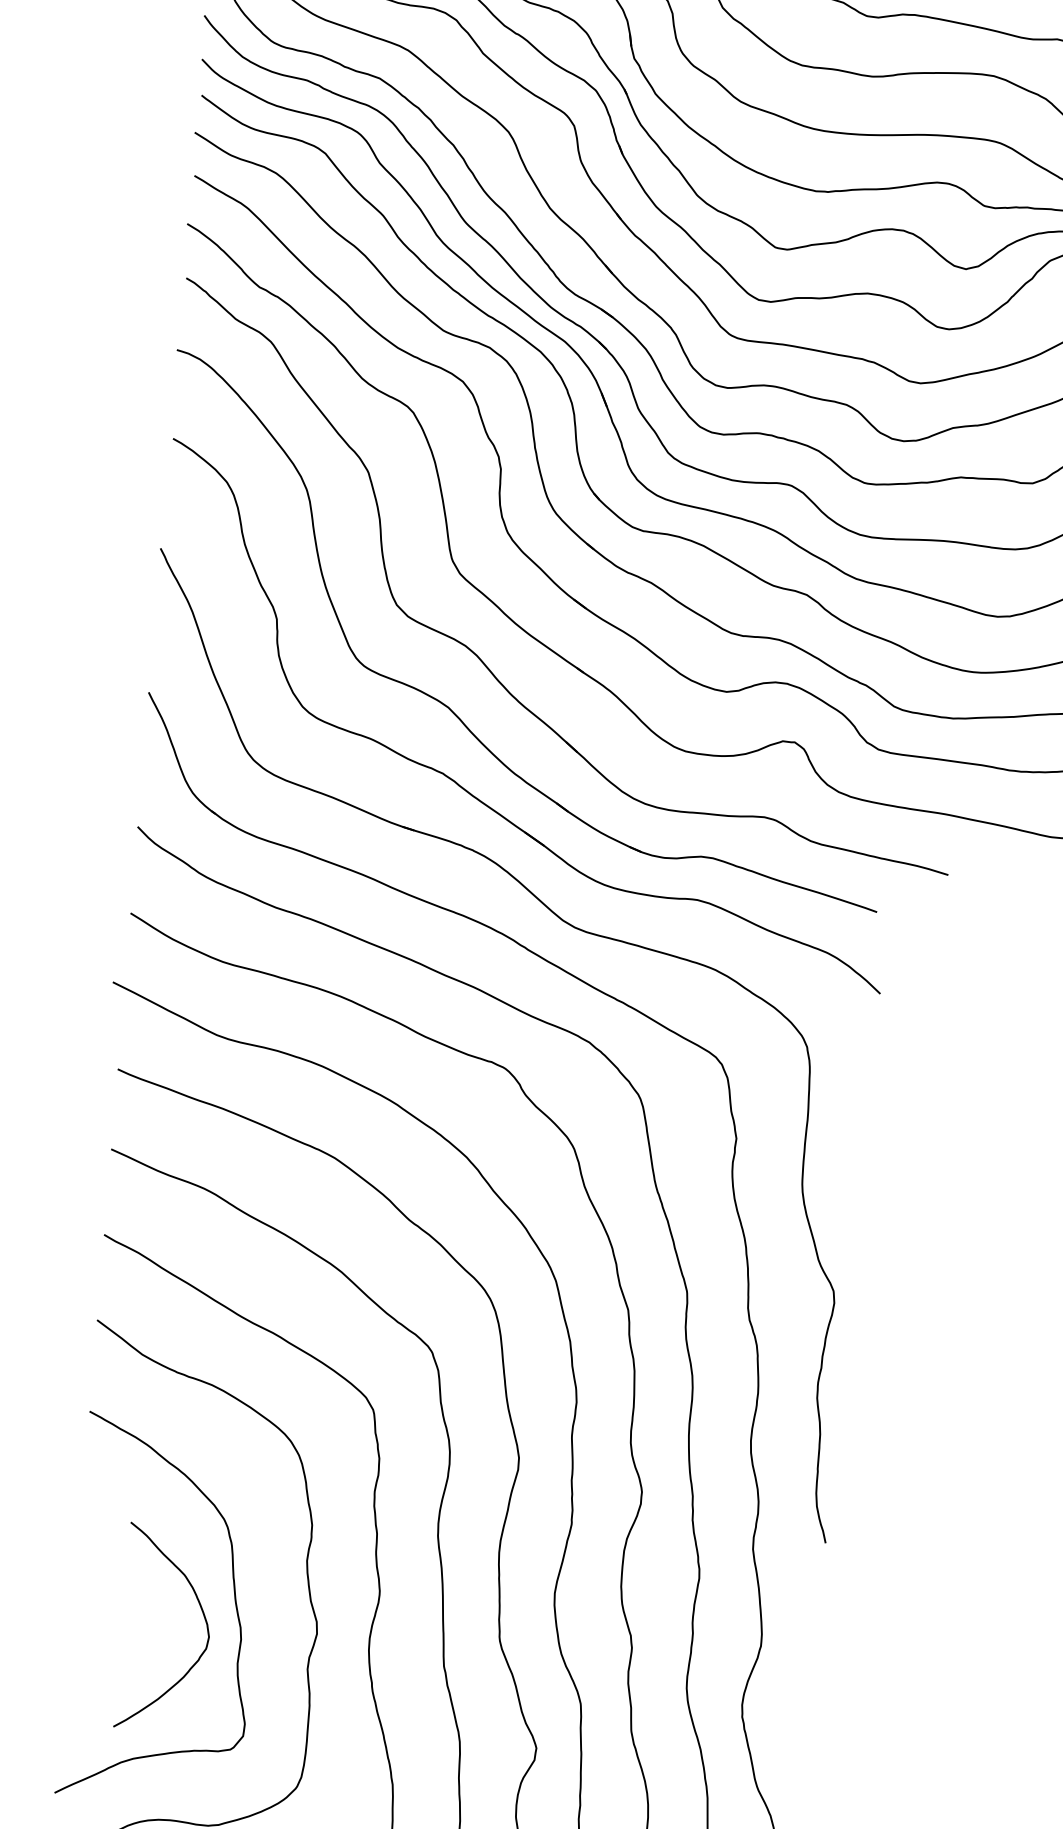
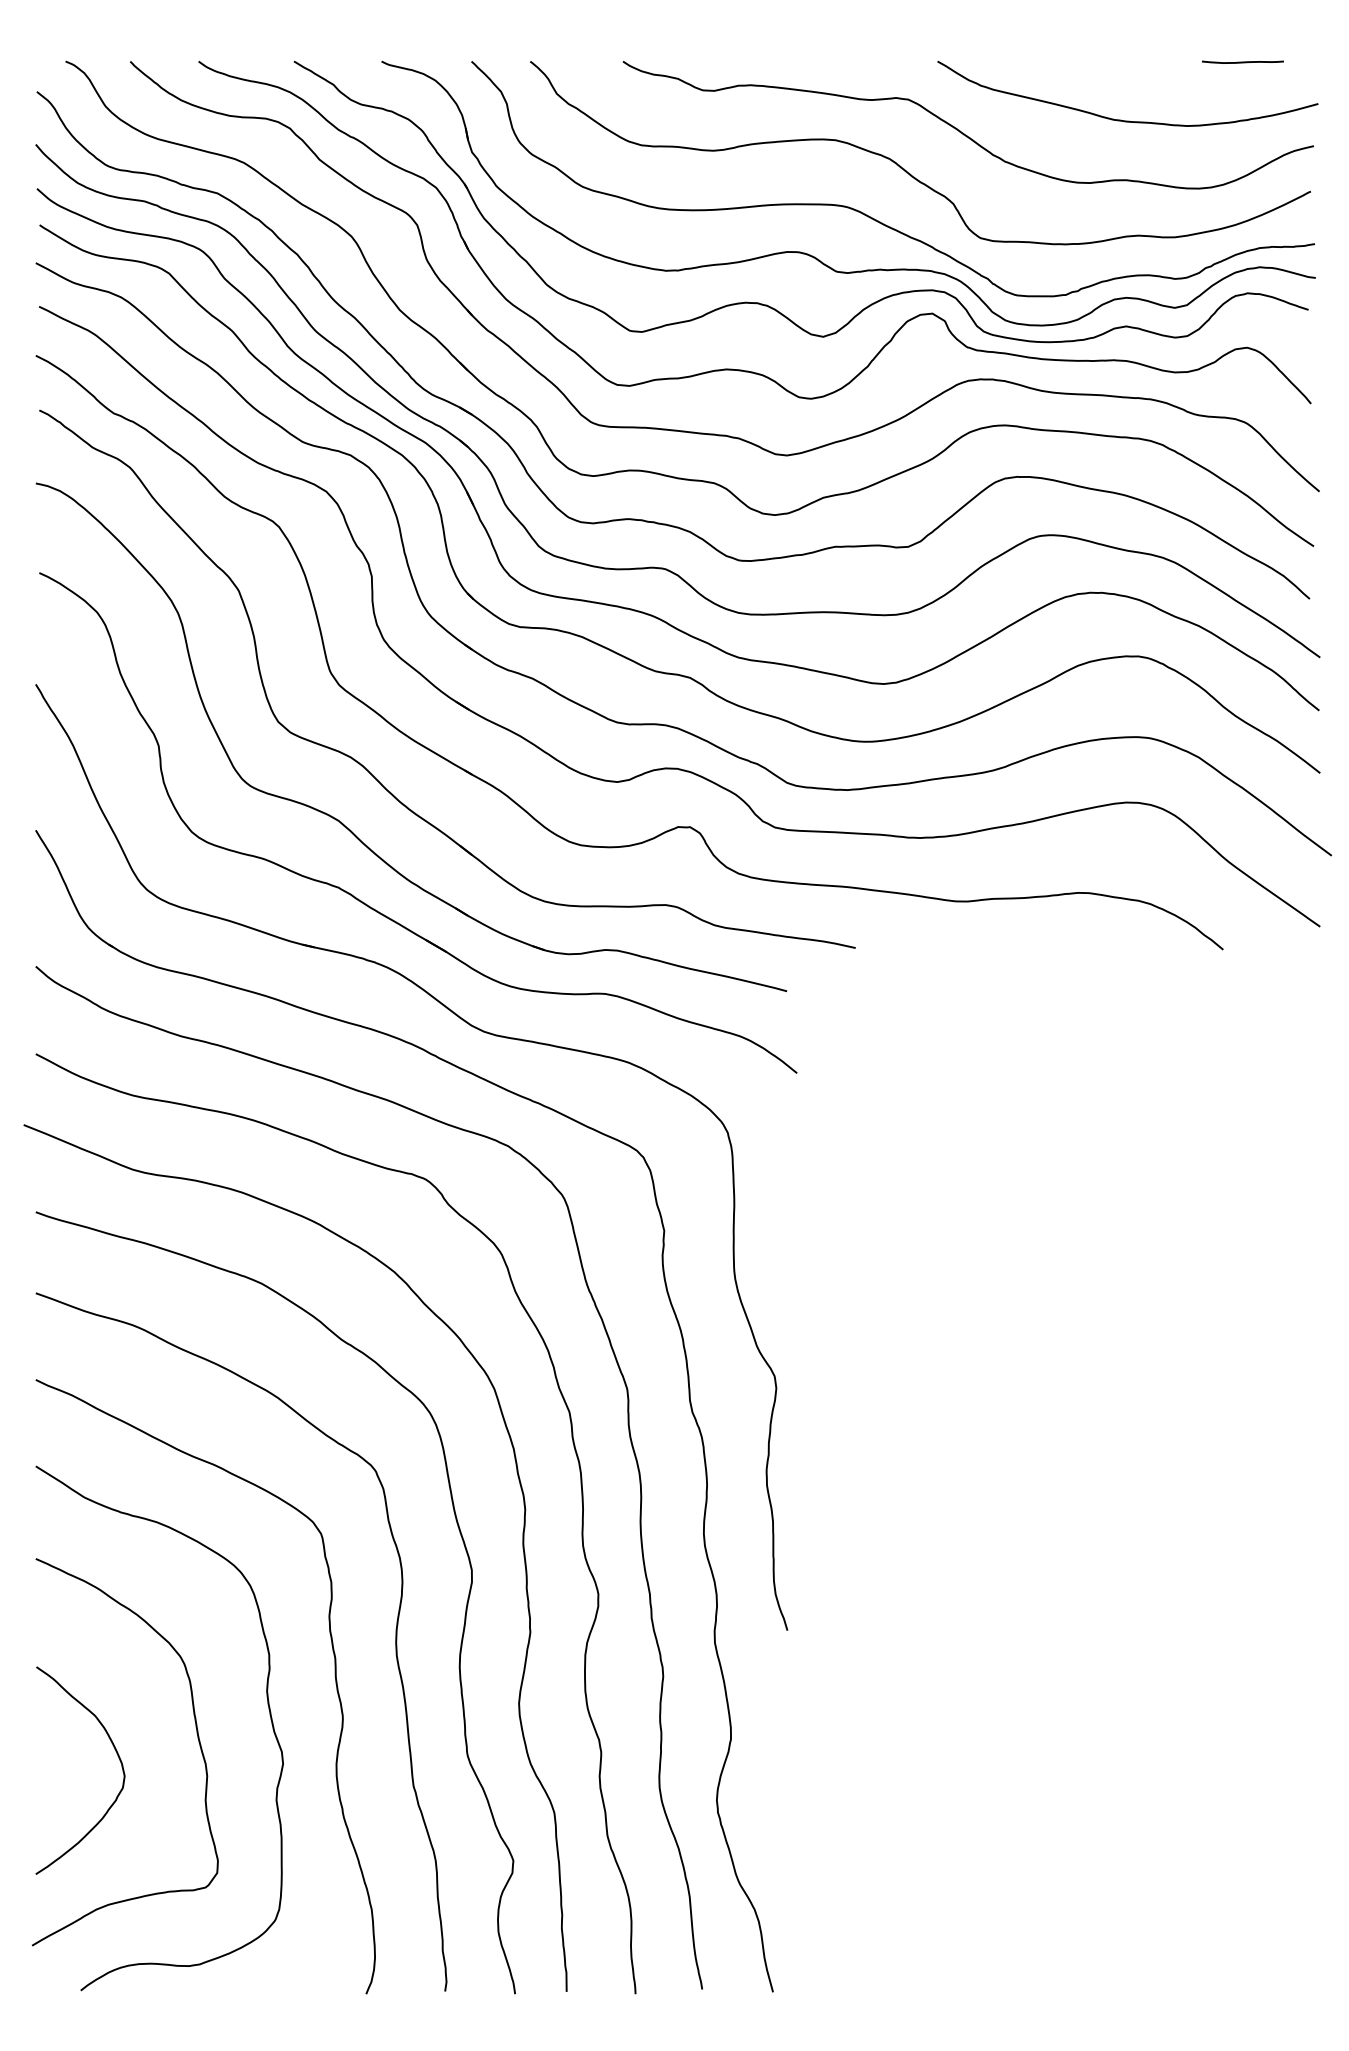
curve: (203, 1617) -> (117, 1756), moved

